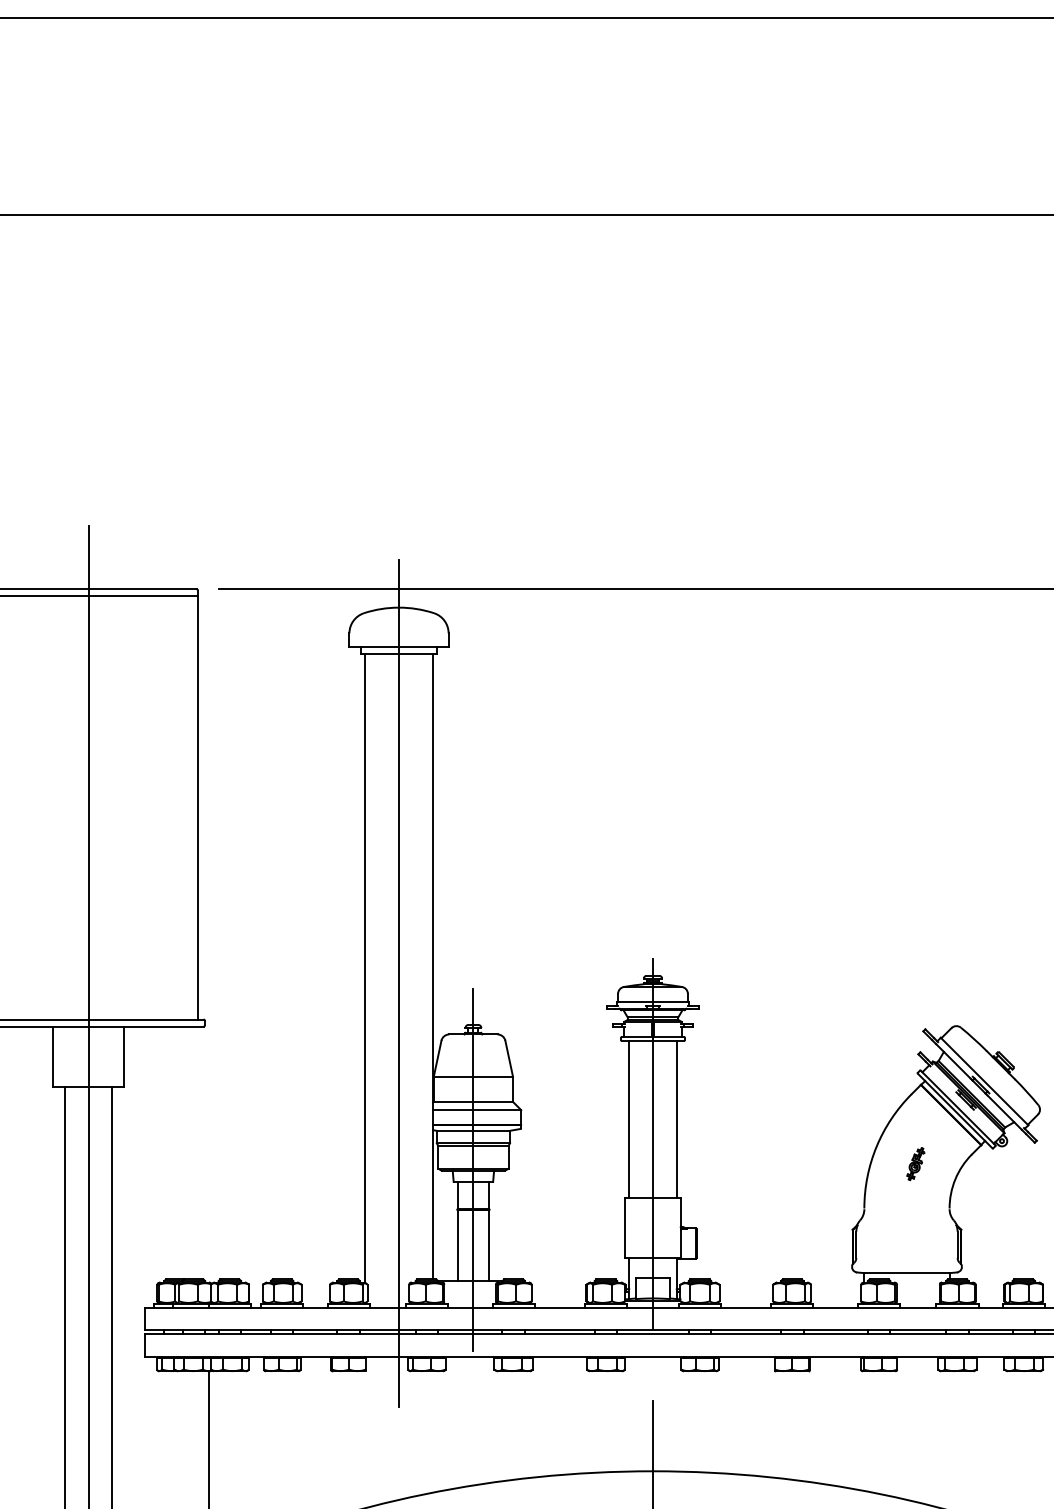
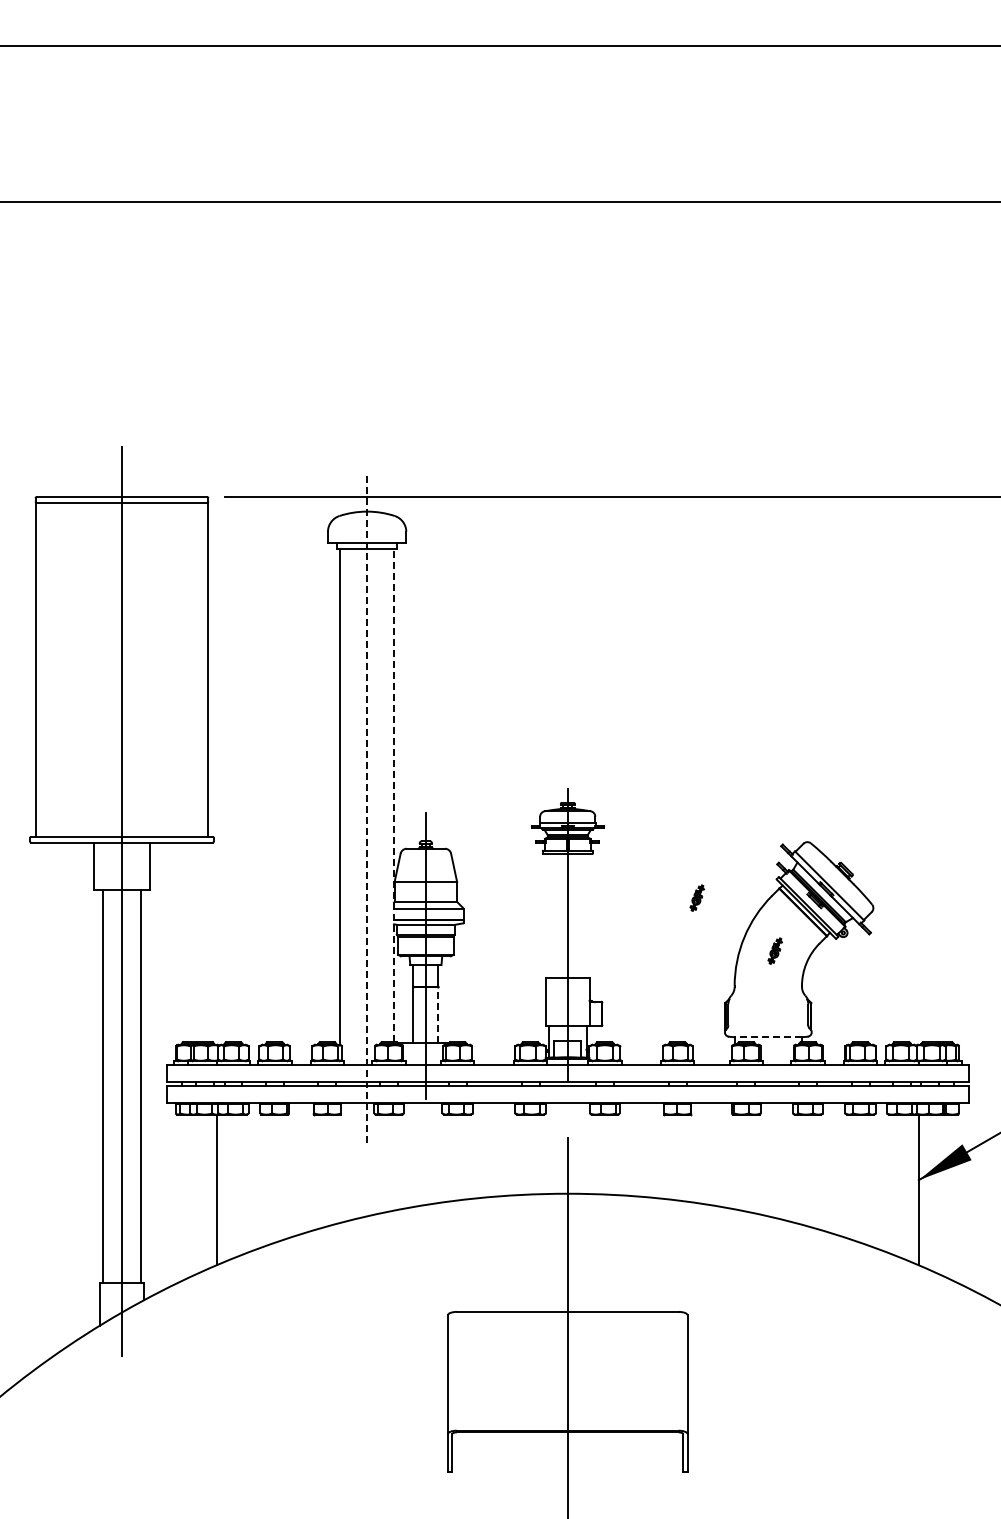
line: (433, 967) -> (394, 795), solid -> dashed
line: (399, 982) -> (367, 807), solid -> dashed
part: (816, 1096) -> (696, 897), added
line: (628, 1118) -> (548, 915), removed
line: (676, 1118) -> (586, 915), removed
line: (489, 1245) -> (438, 1015), solid -> dashed
line: (907, 1273) -> (768, 1037), solid -> dashed

